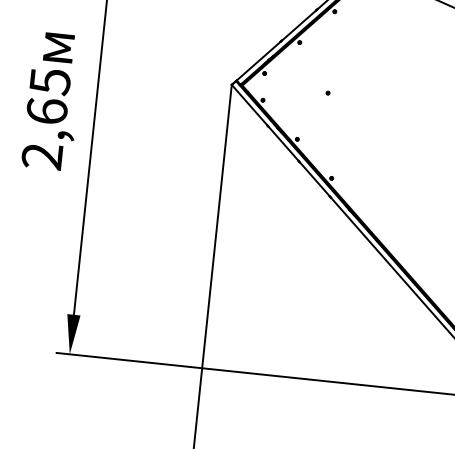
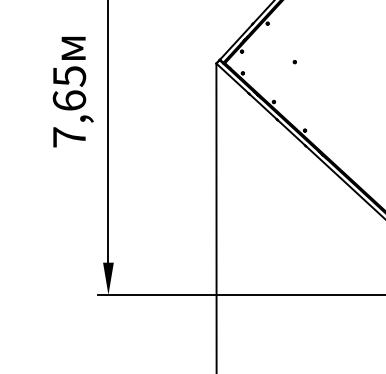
text: (41, 156) -> (68, 137), 2,65 -> 7,65

